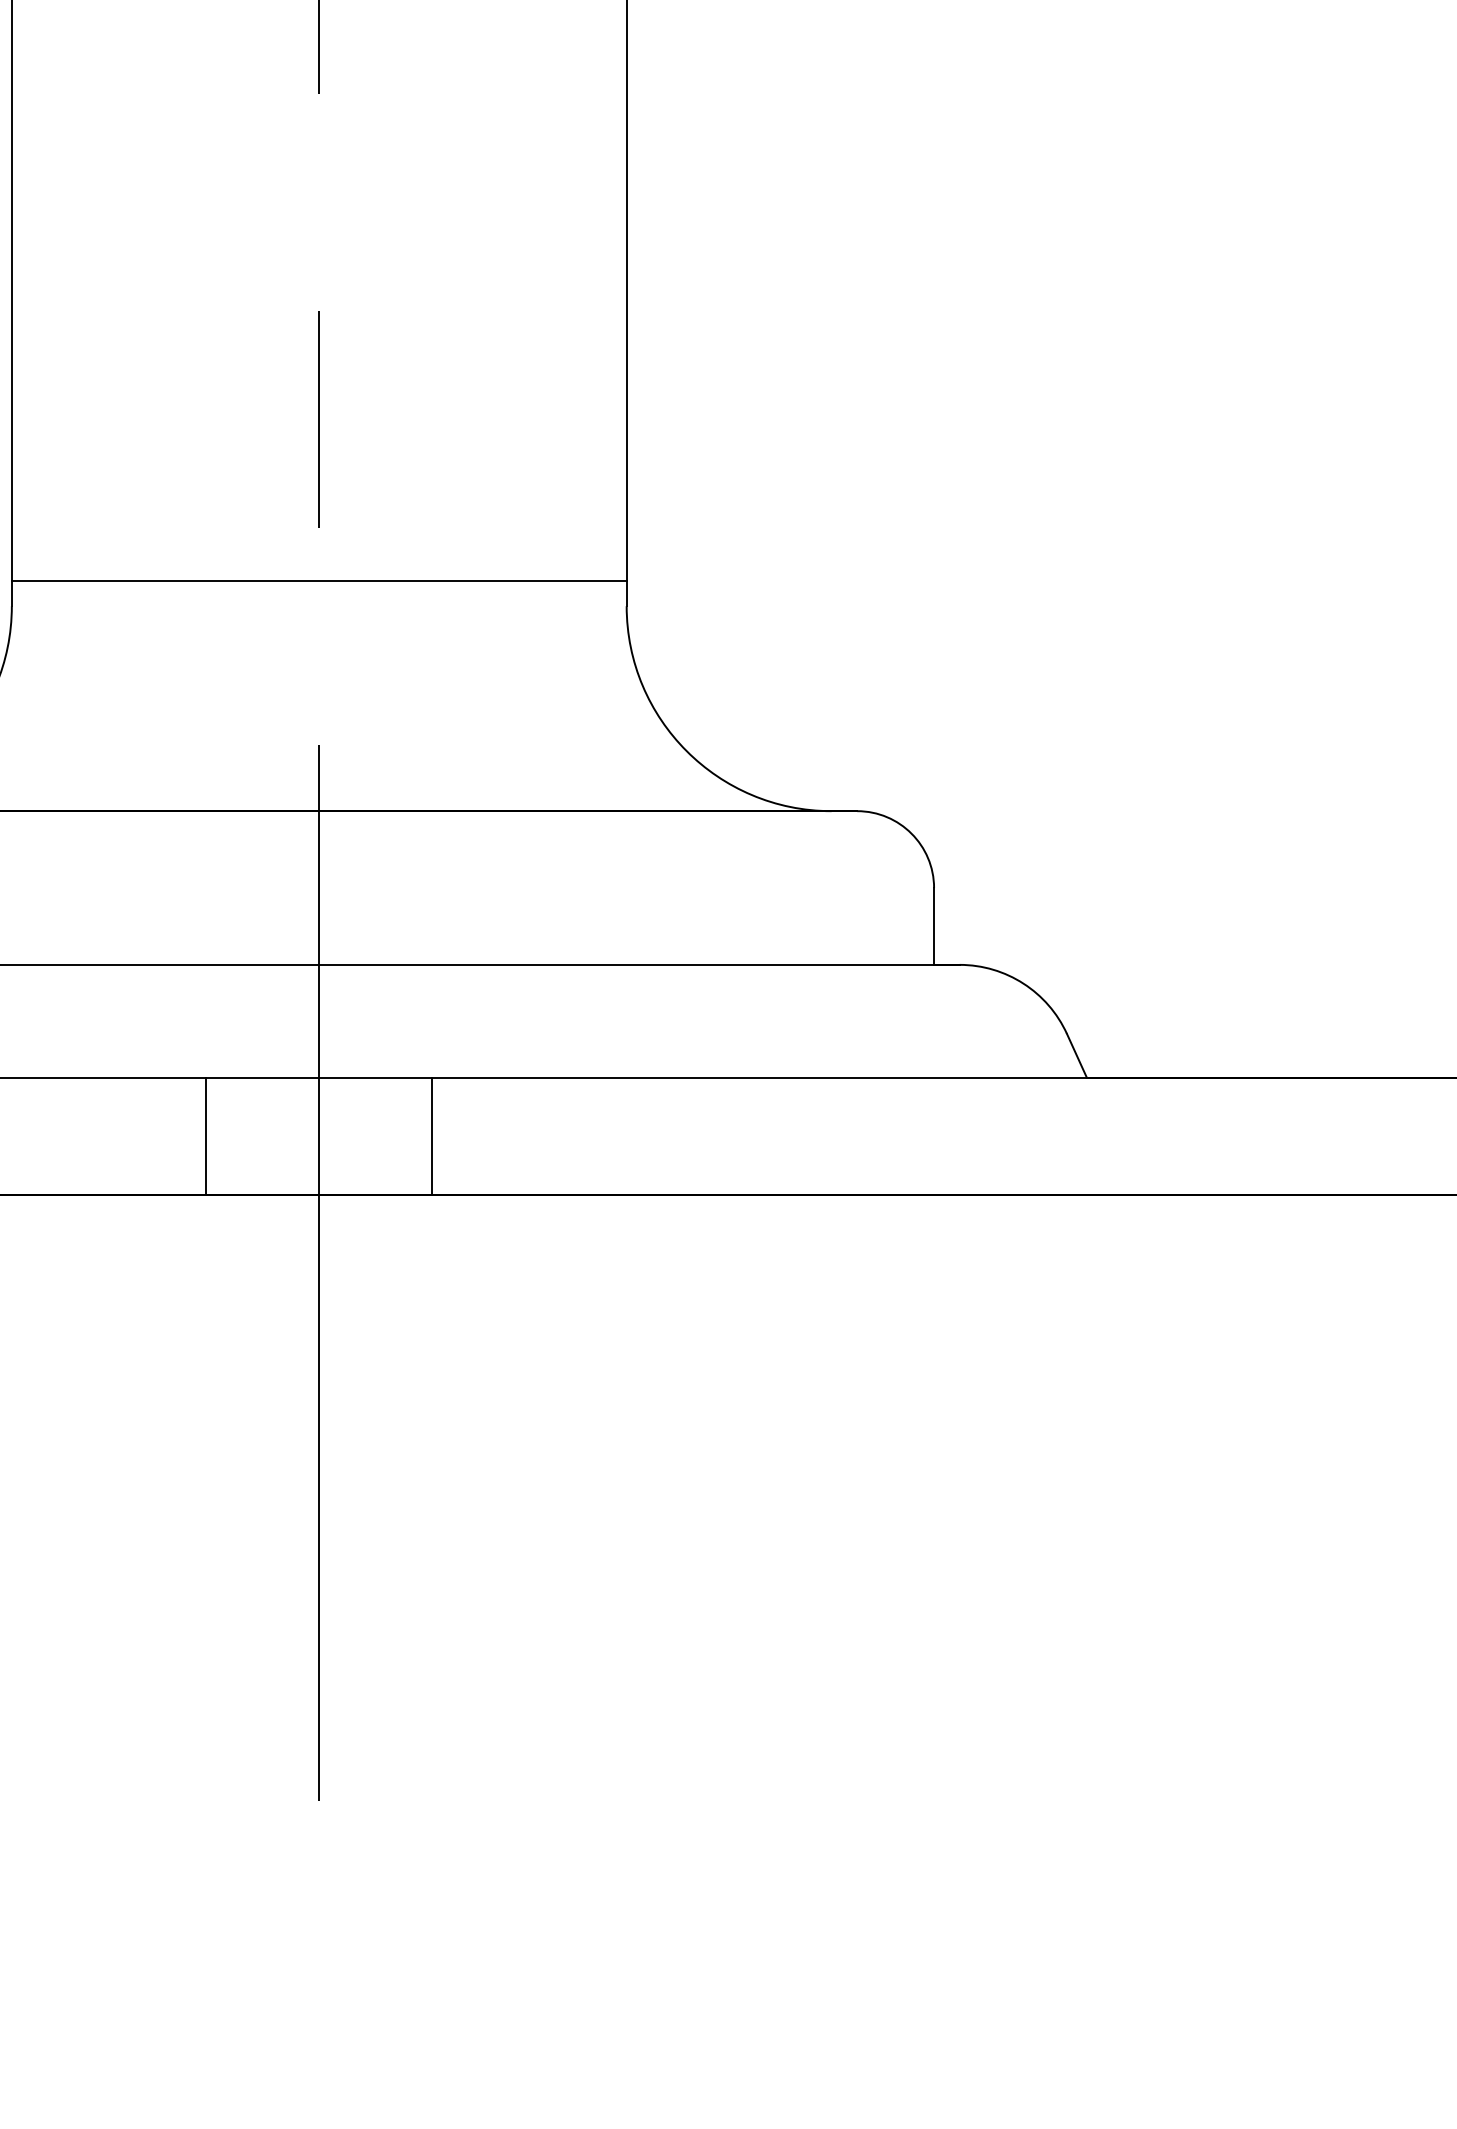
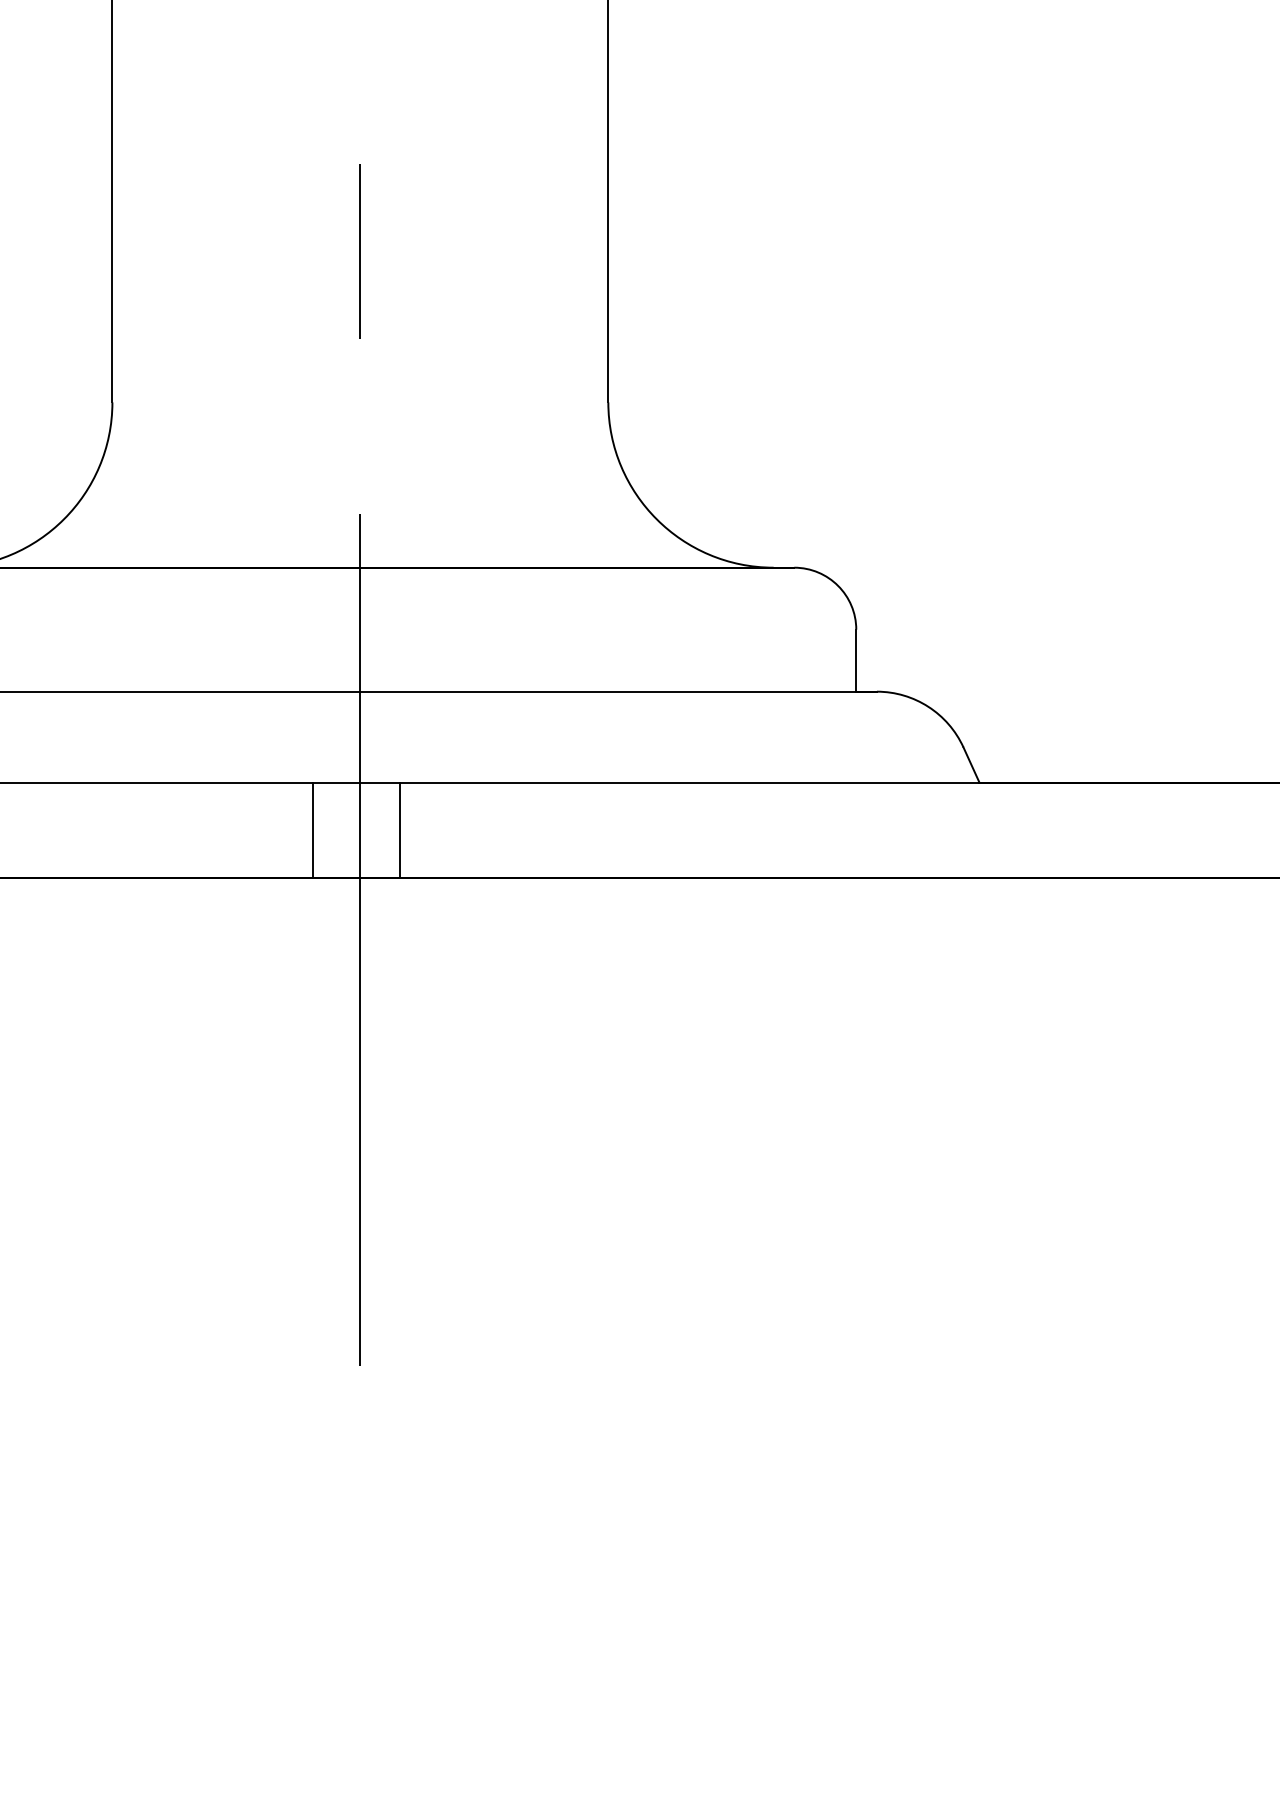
line: (319, 580) -> (360, 381), removed
line: (206, 1135) -> (313, 829), moved
line: (432, 1135) -> (399, 829), moved

